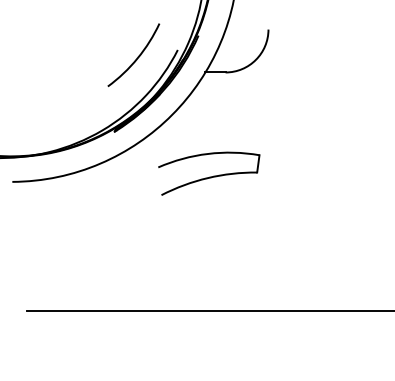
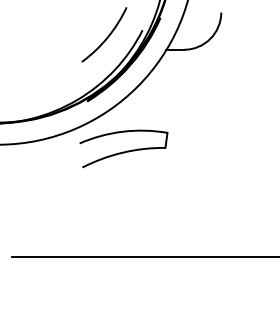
part: (209, 173) -> (124, 148), moved

